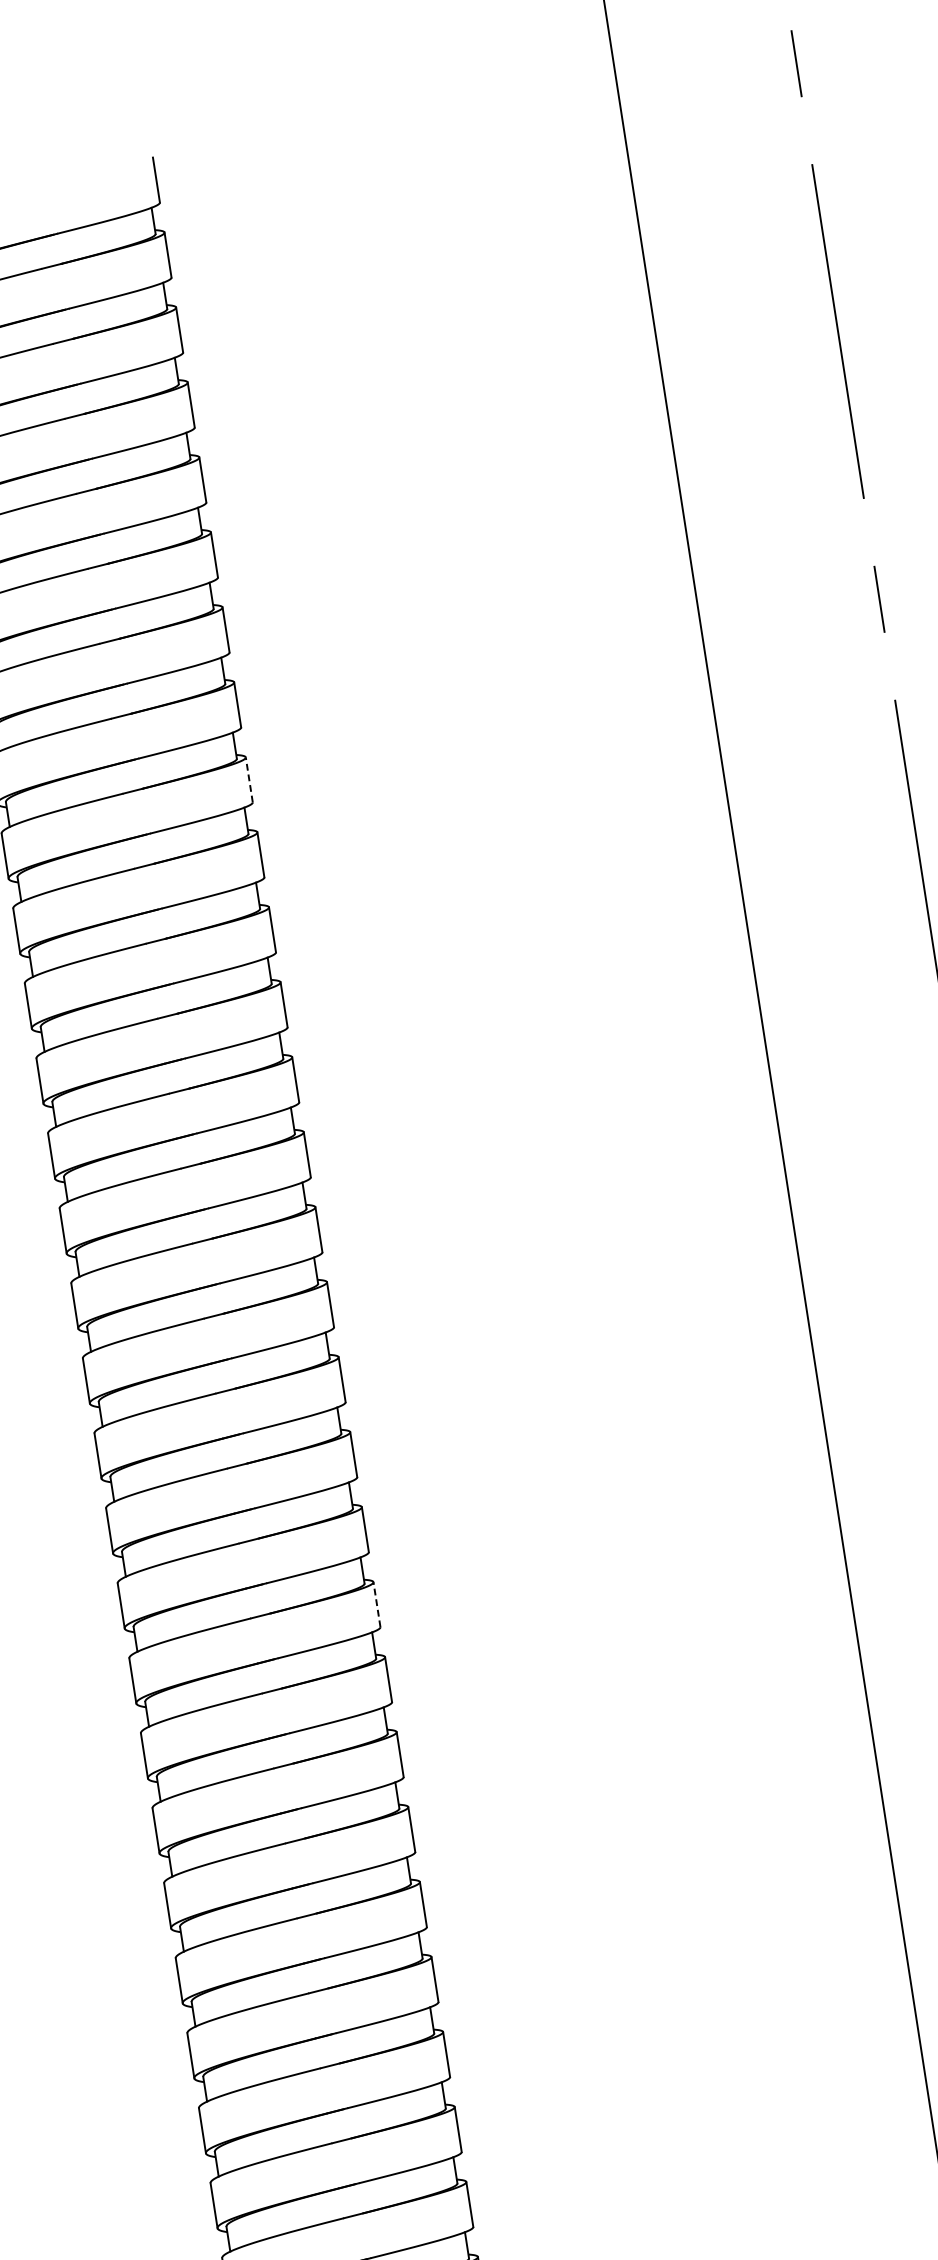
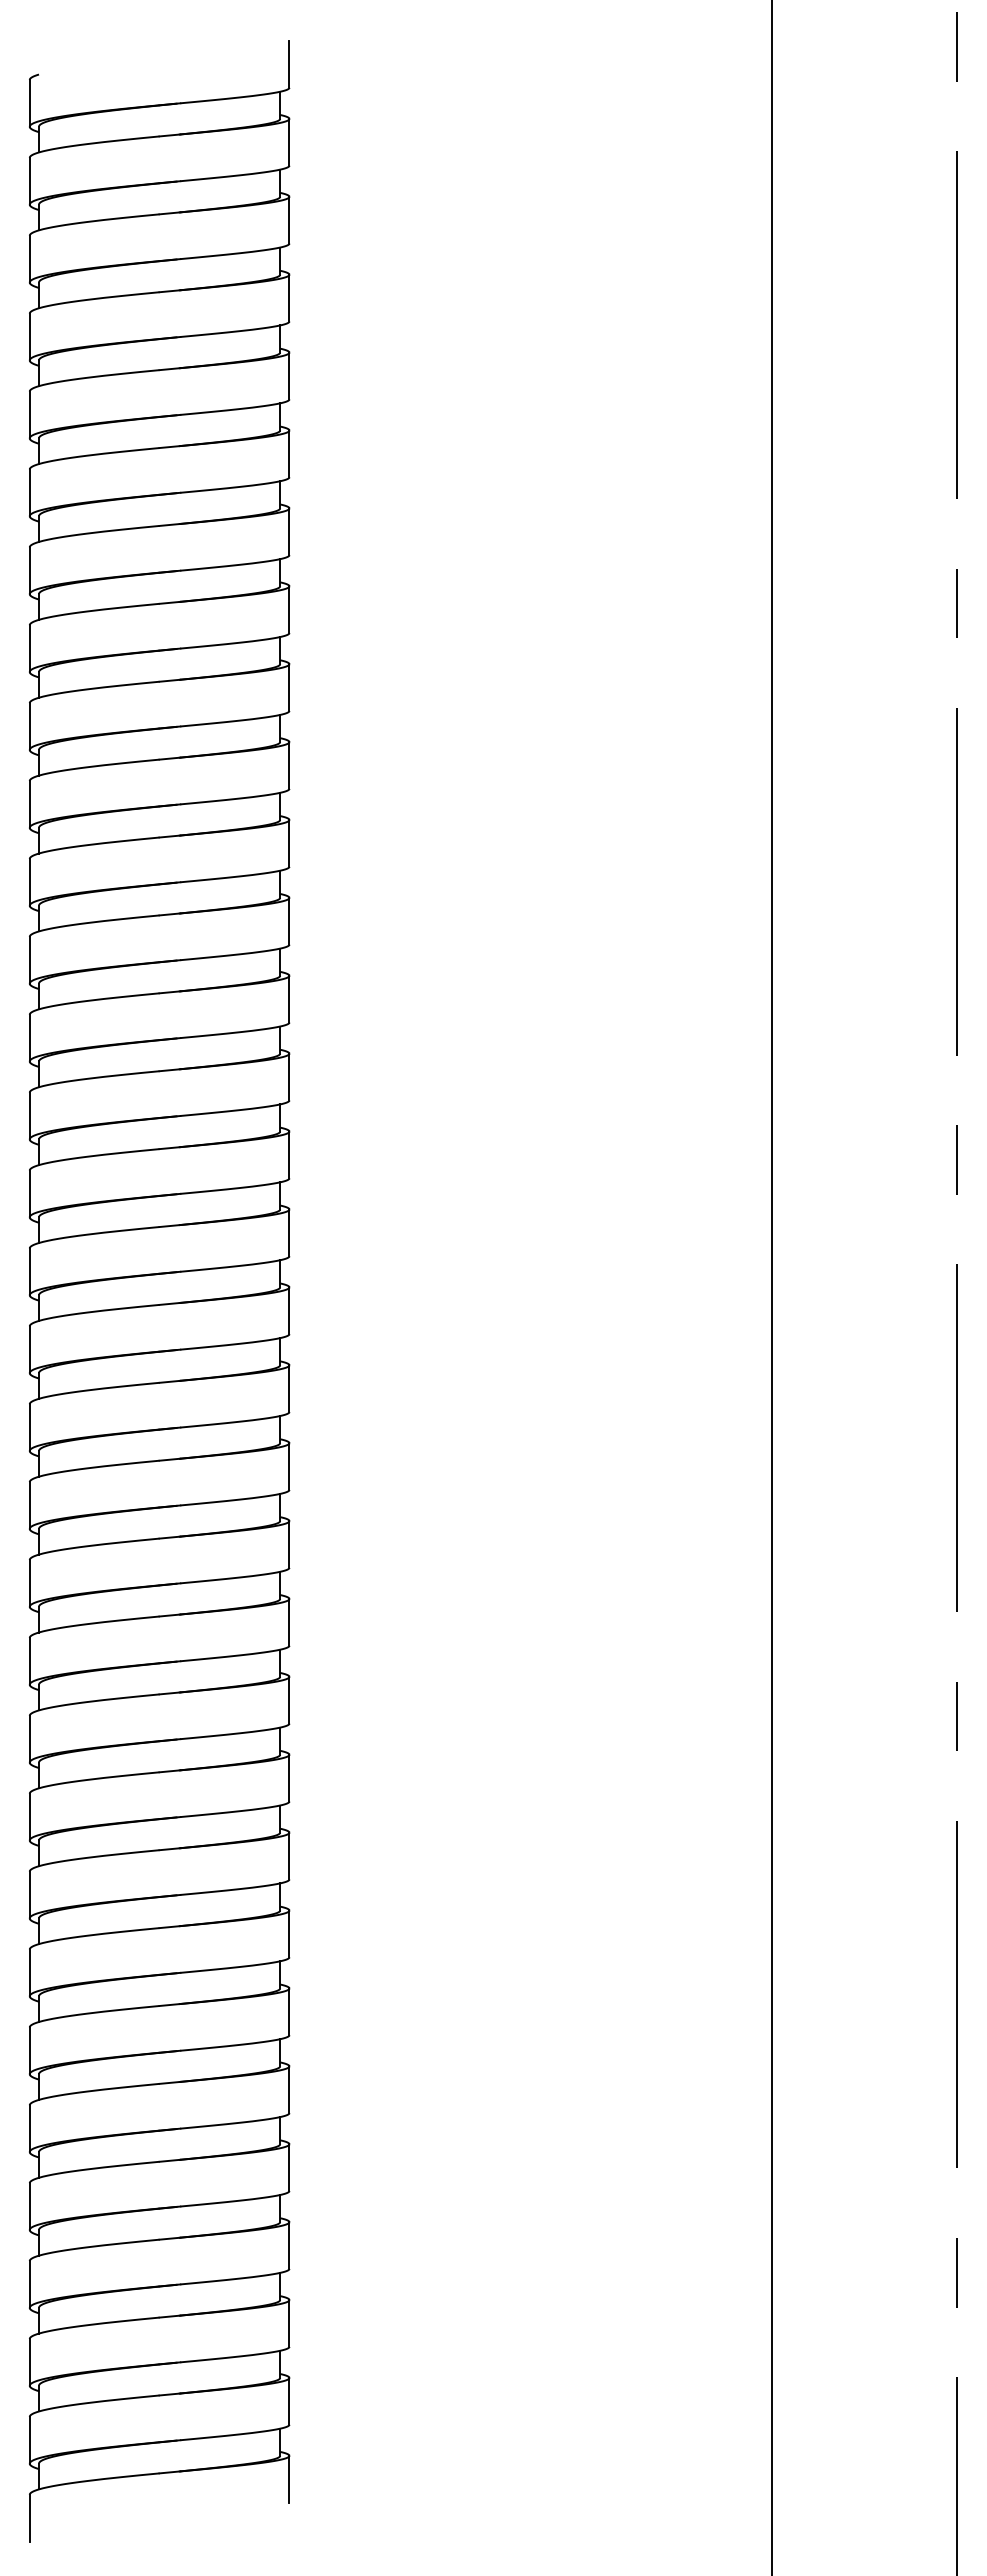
line: (249, 779) -> (289, 687), dashed -> solid
line: (376, 1603) -> (289, 1543), dashed -> solid

